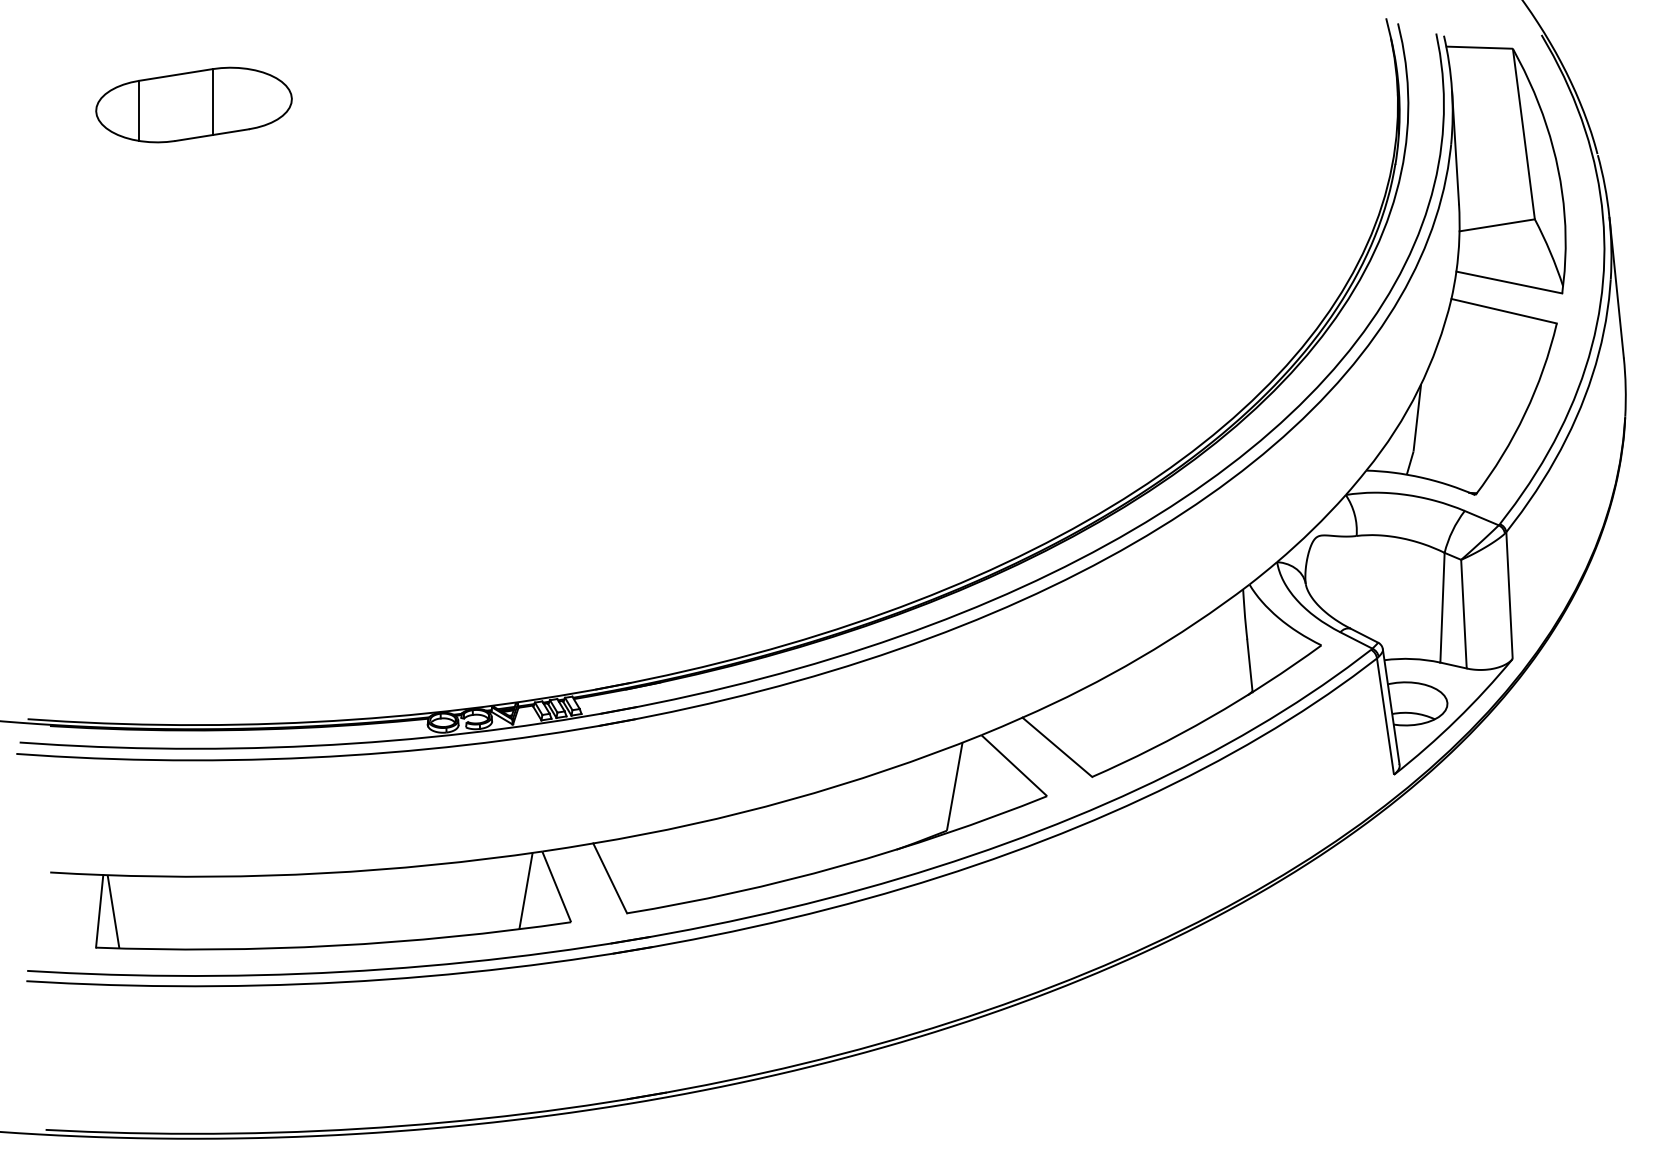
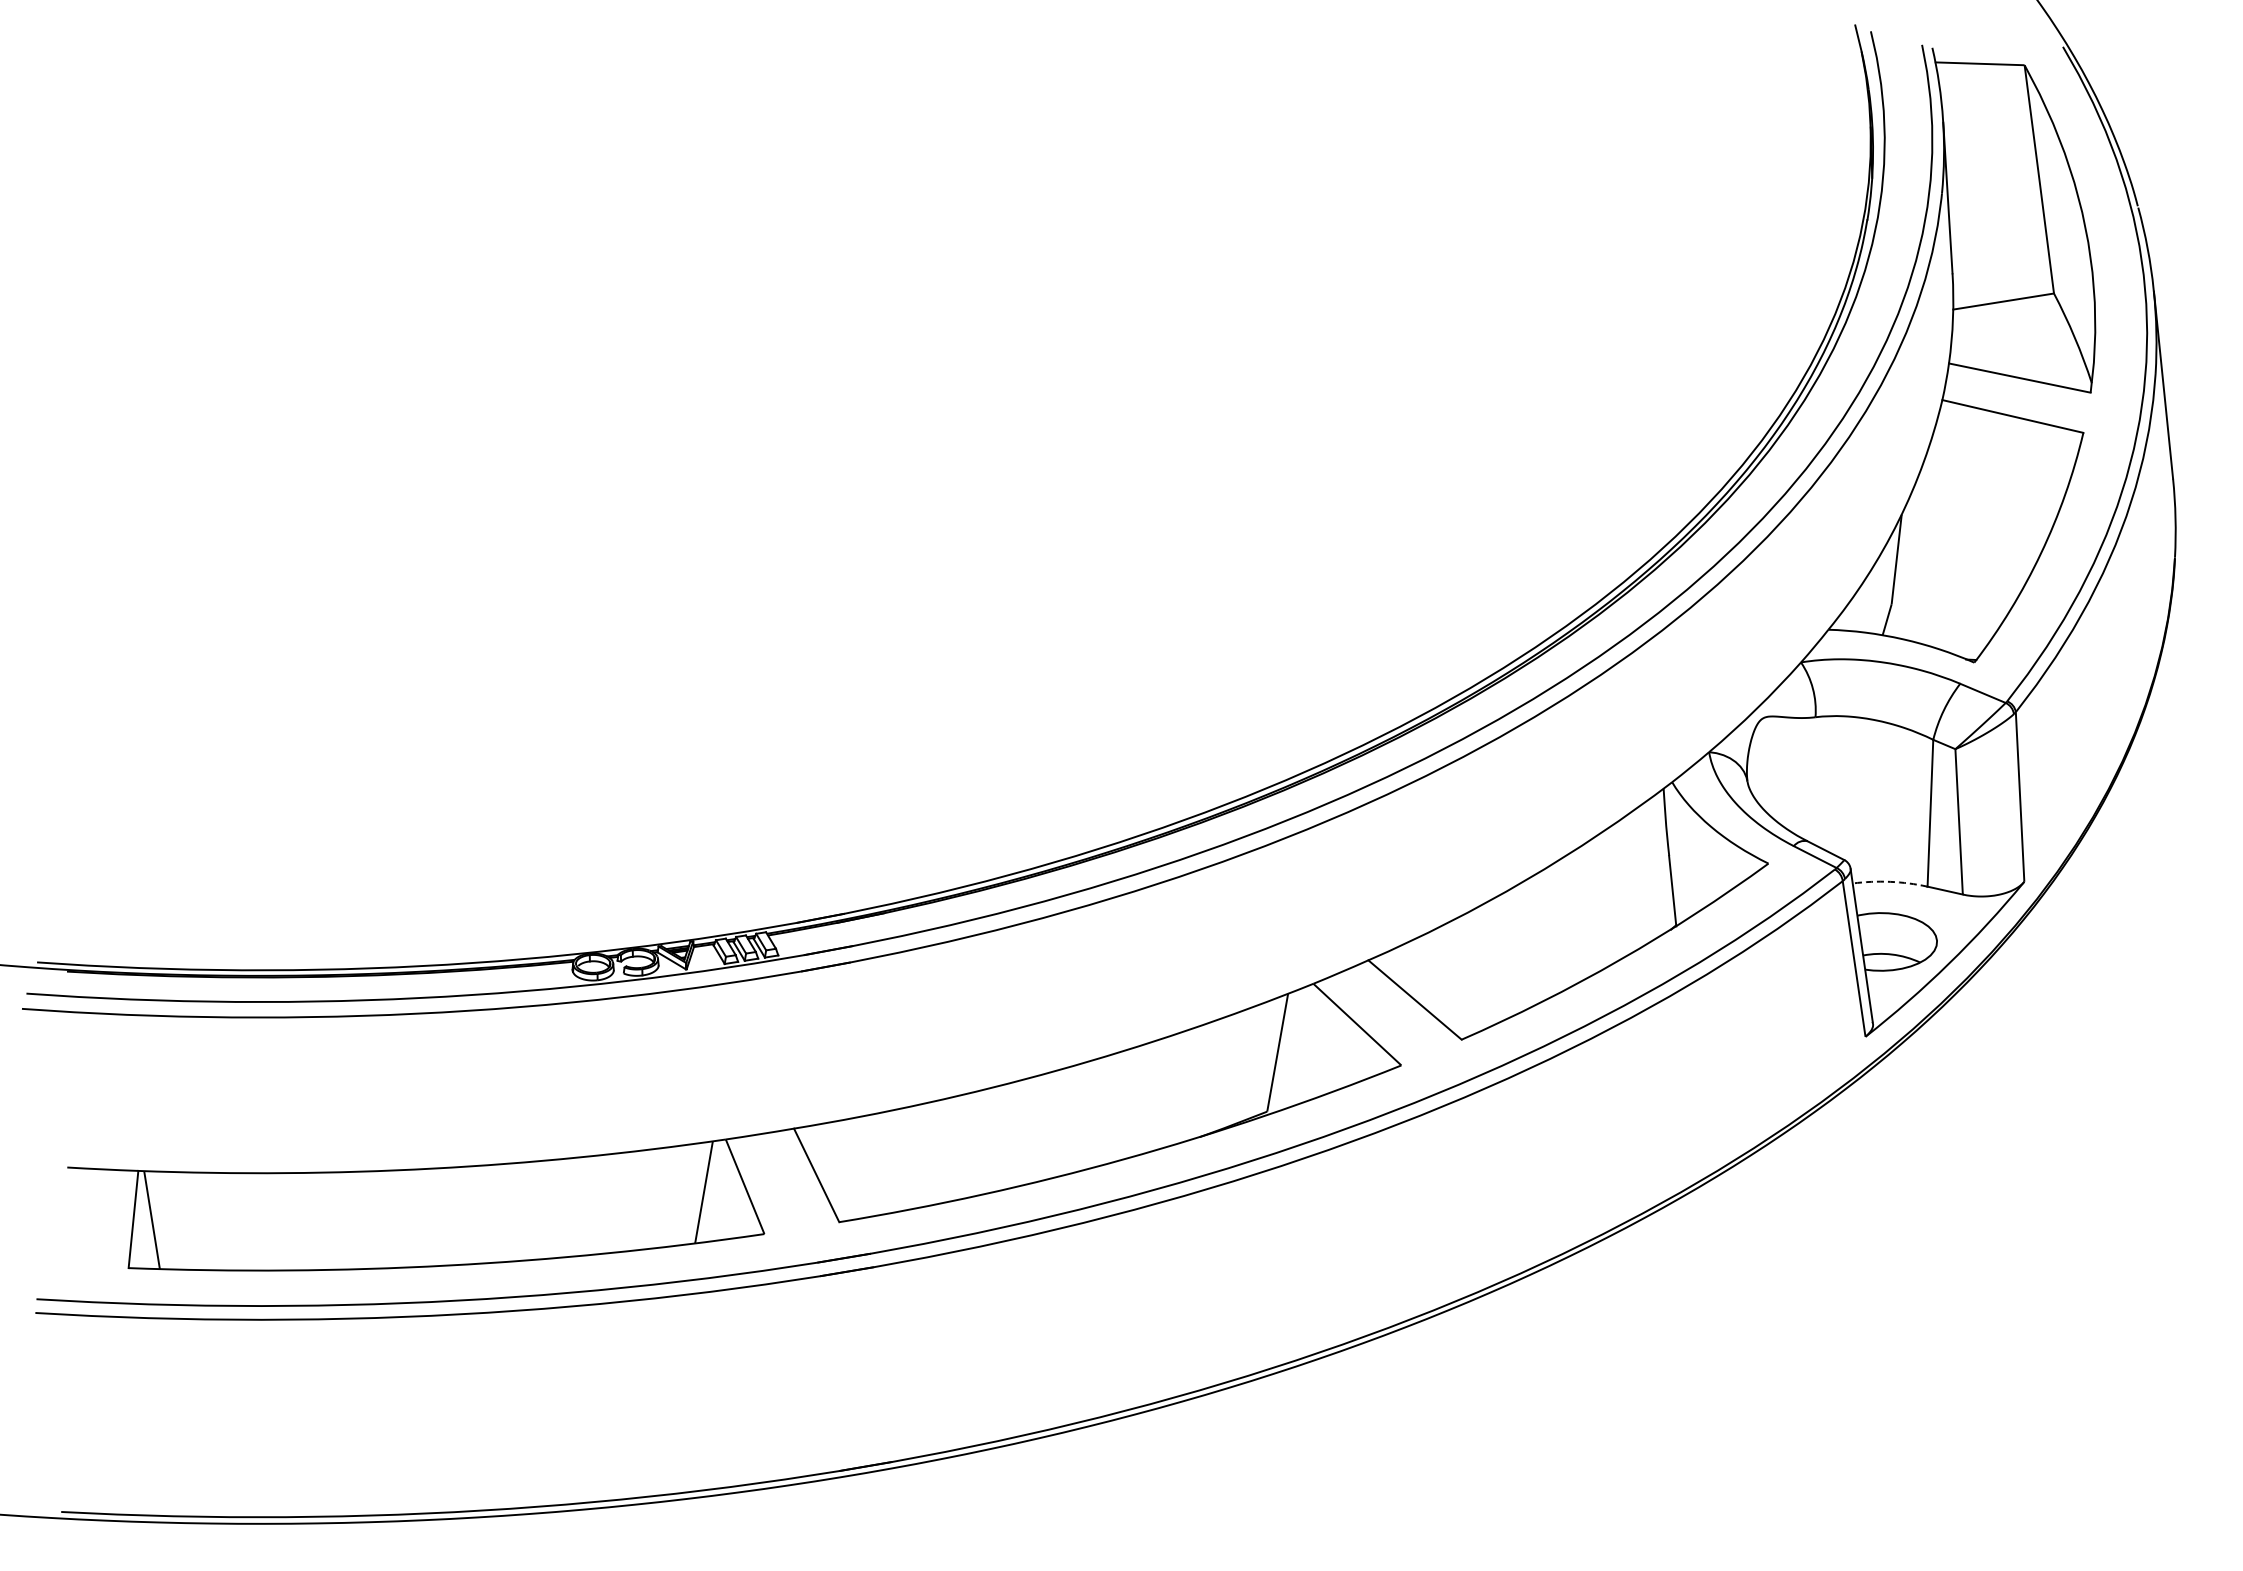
part: (193, 104) -> (259, 140), removed
arc: (1412, 658) -> (1890, 881), solid -> dashed

